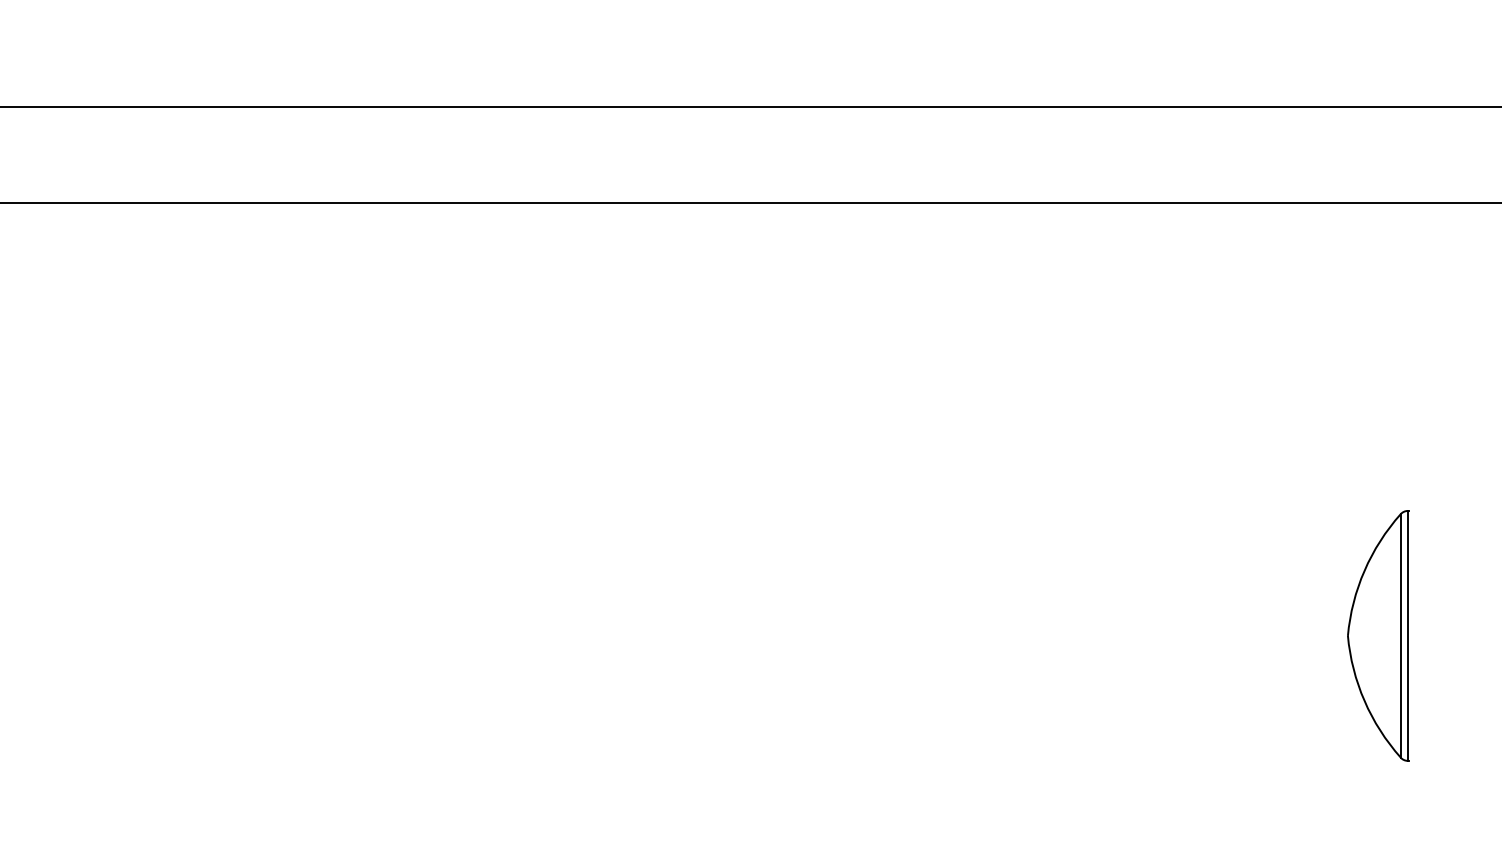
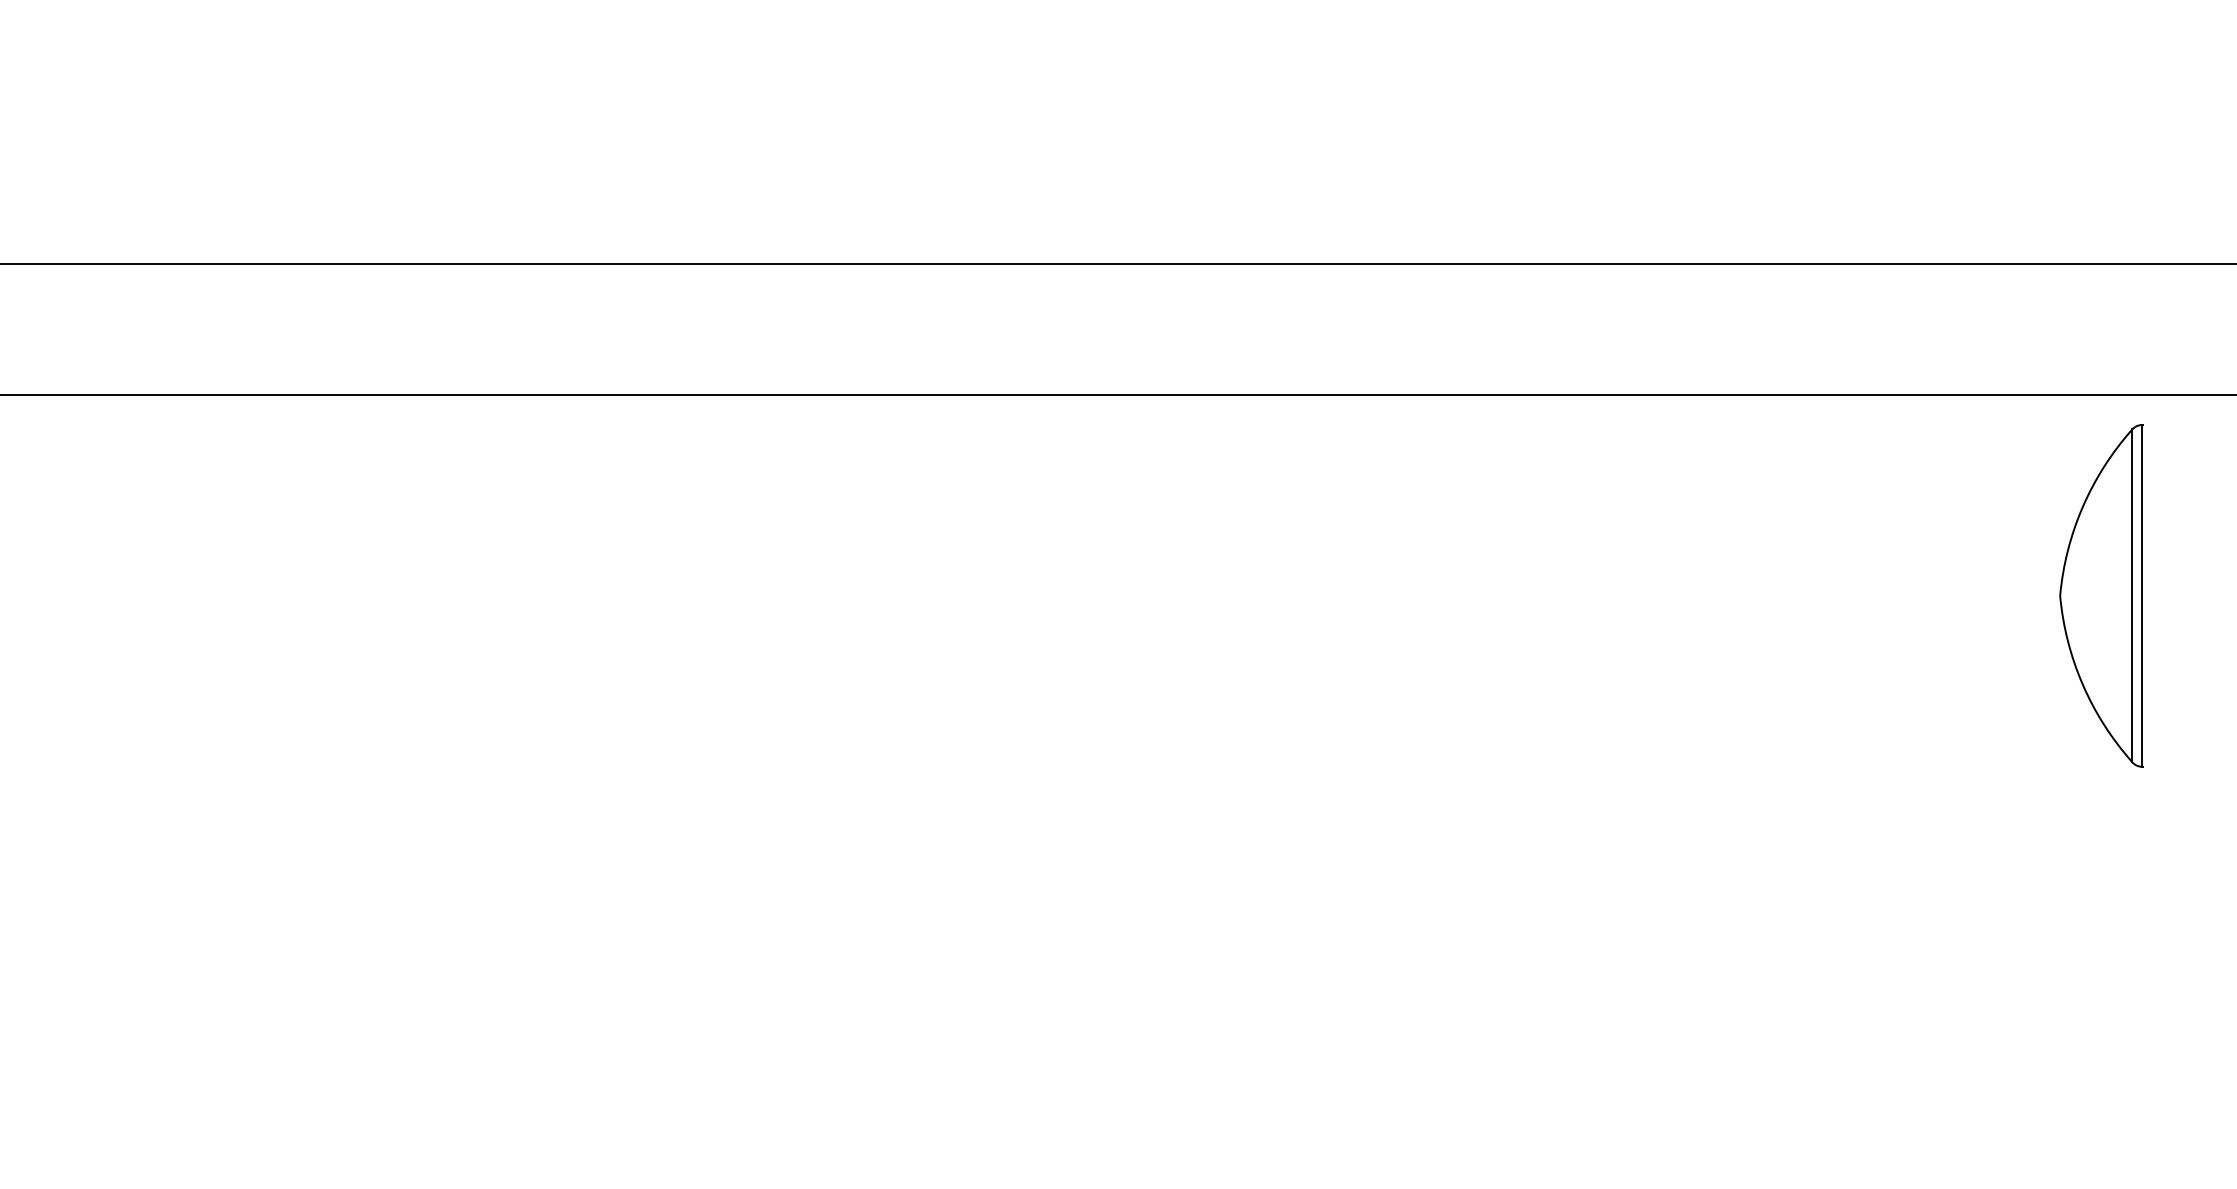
part: (1378, 635) -> (2101, 595), moved

